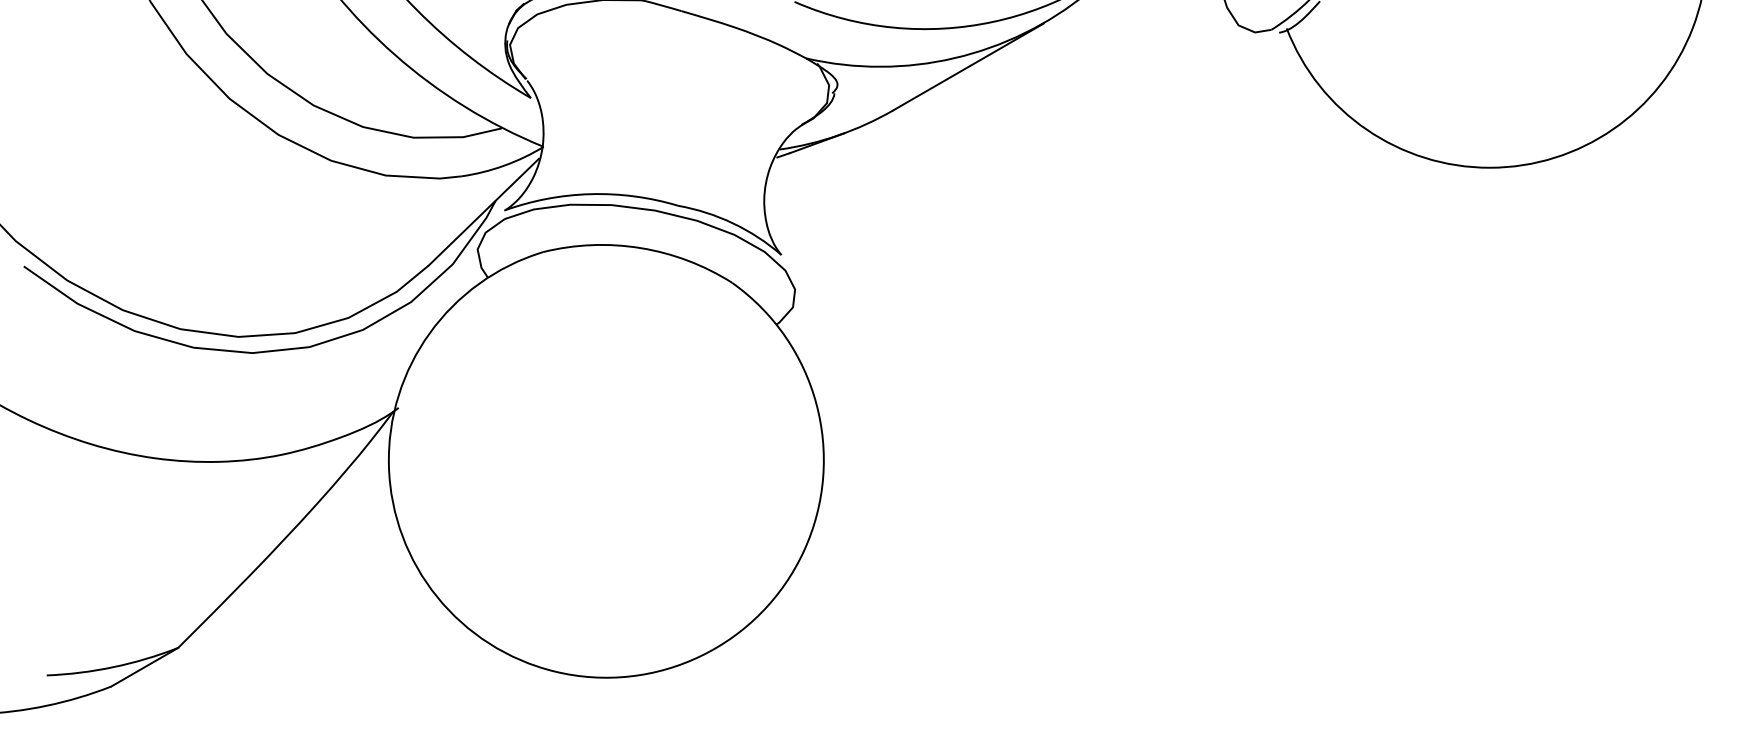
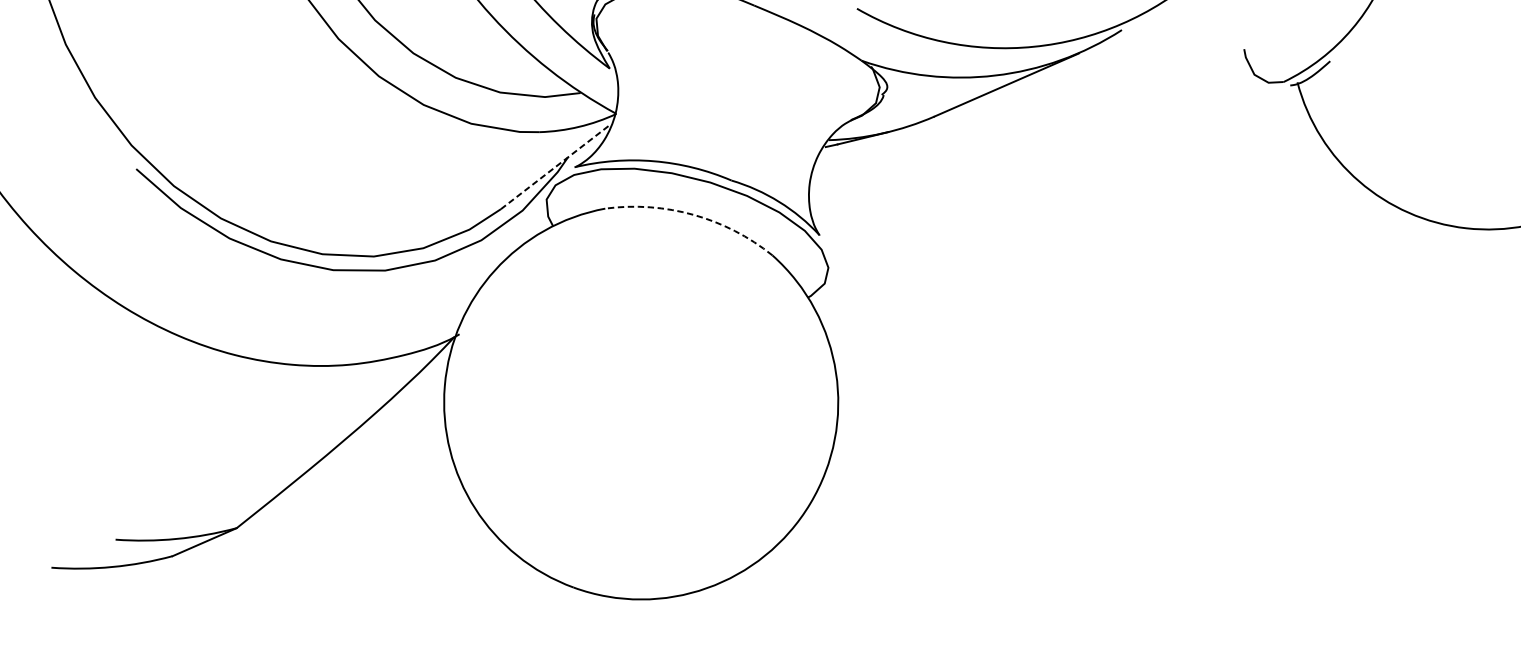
line: (483, 212) -> (555, 166), solid -> dashed
arc: (640, 248) -> (693, 215), solid -> dashed

